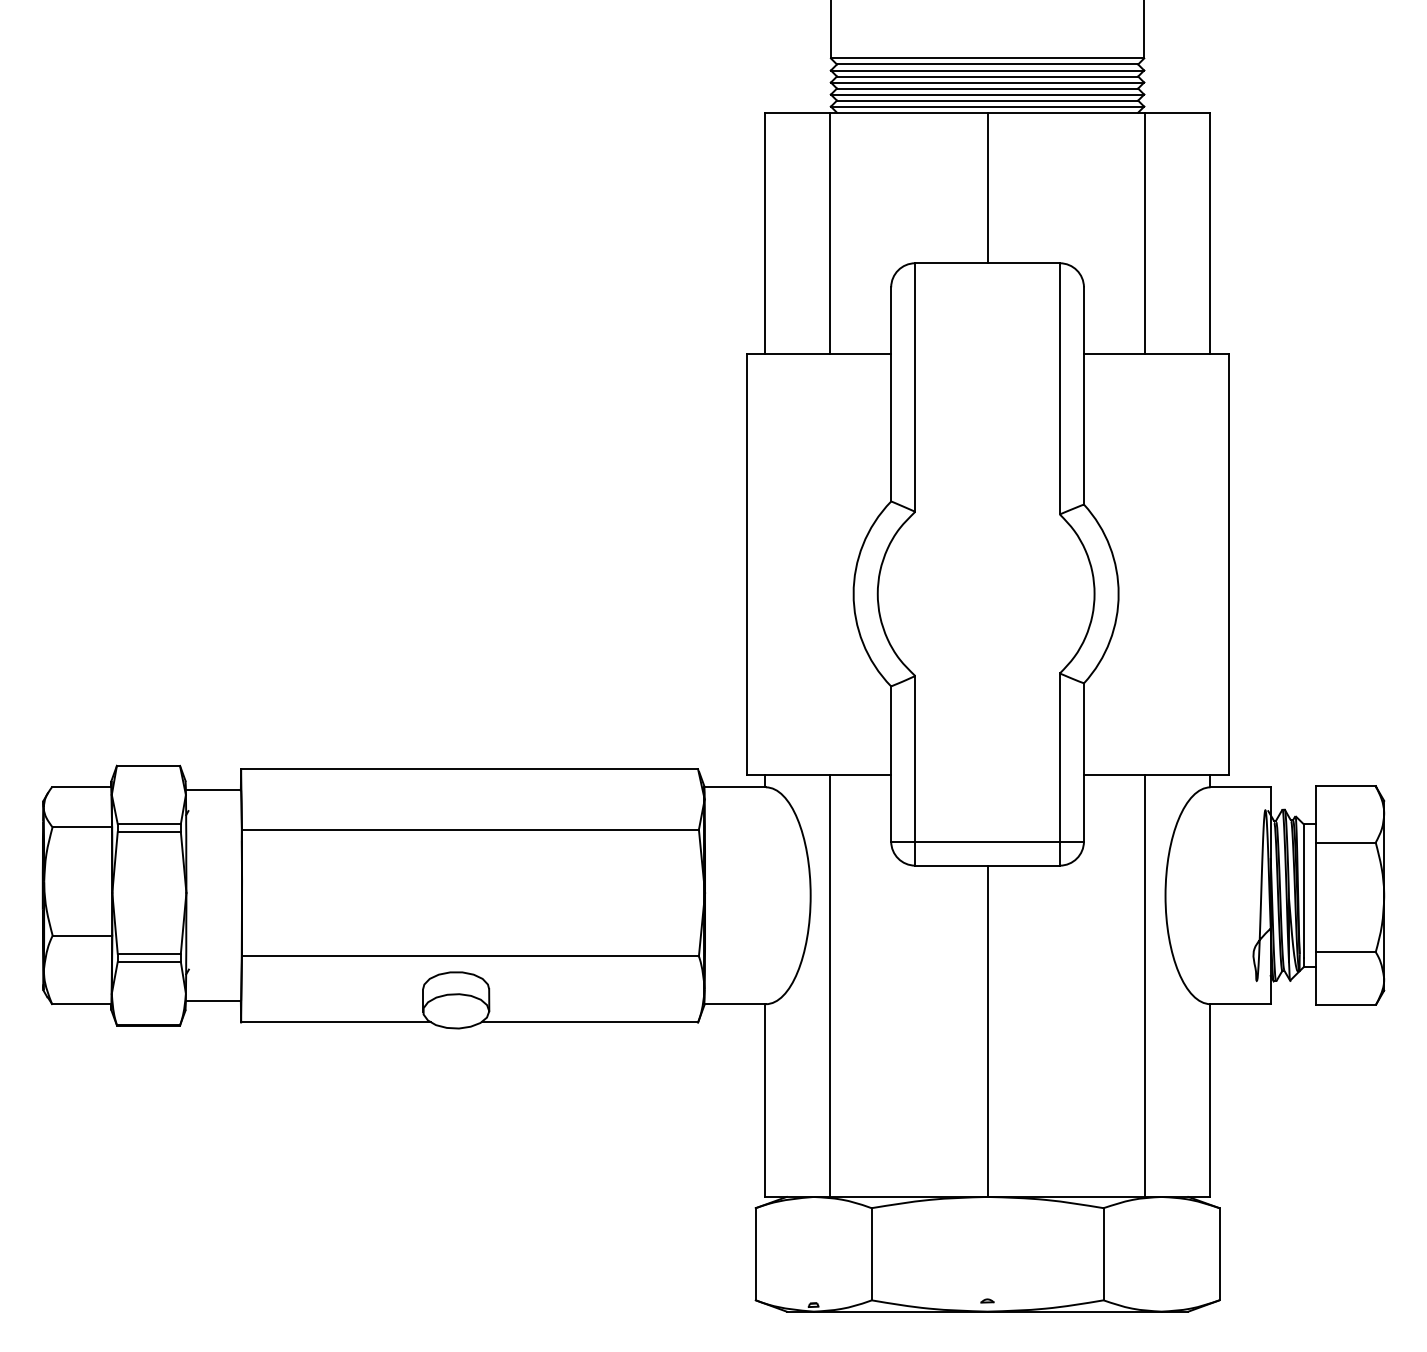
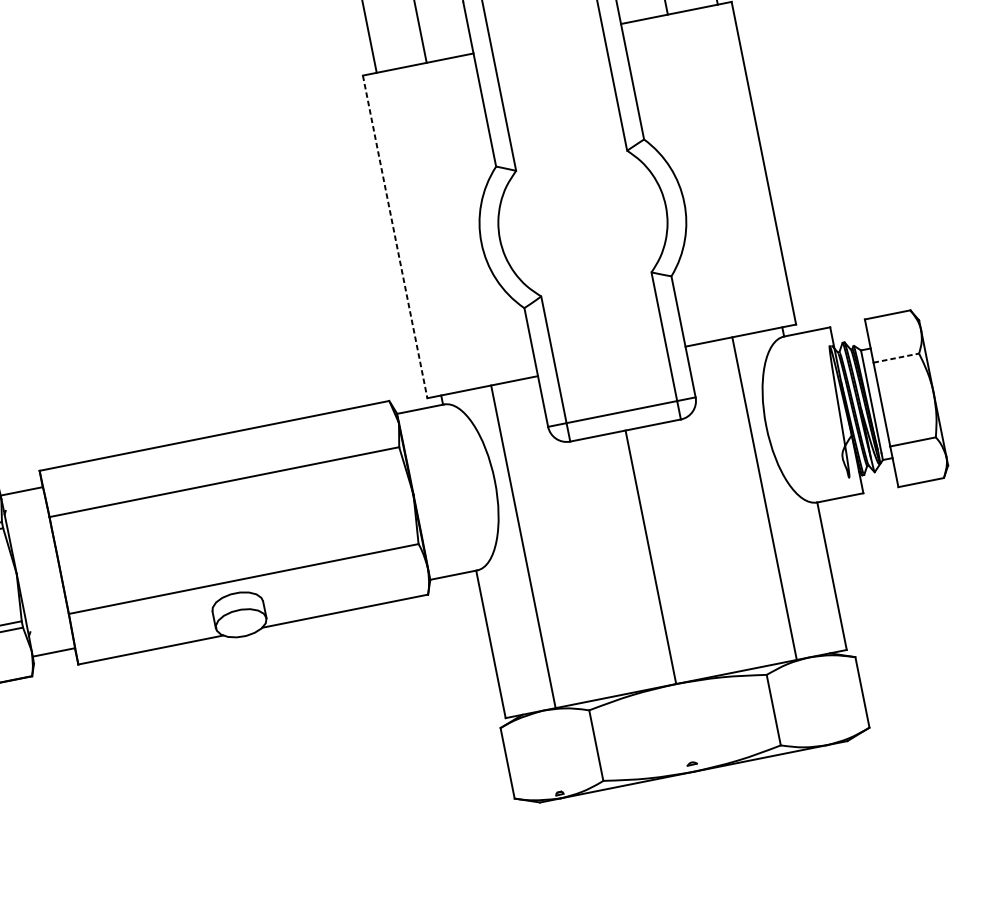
line: (746, 564) -> (395, 236), solid -> dashed
line: (1345, 842) -> (895, 358), solid -> dashed

